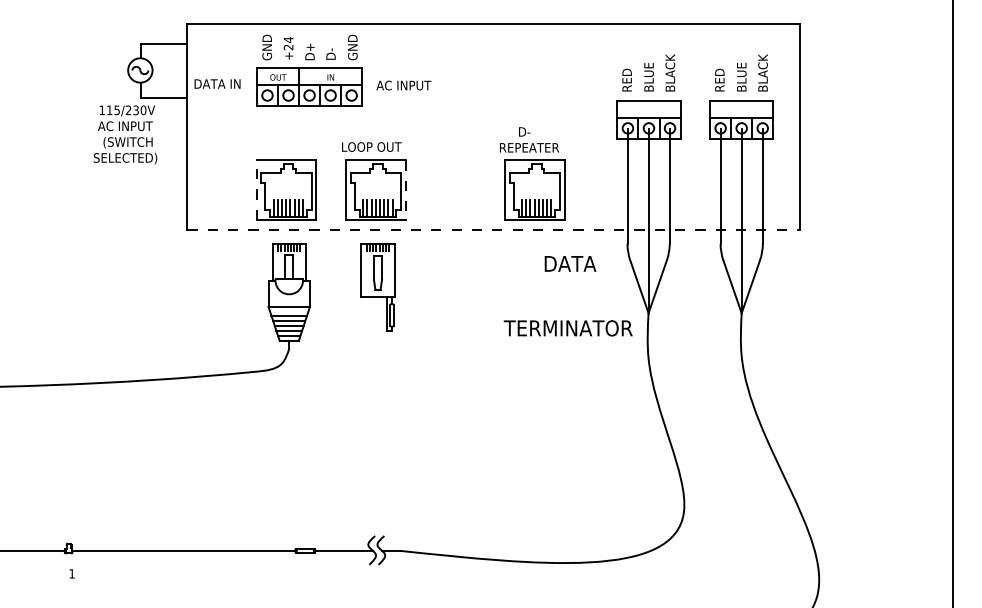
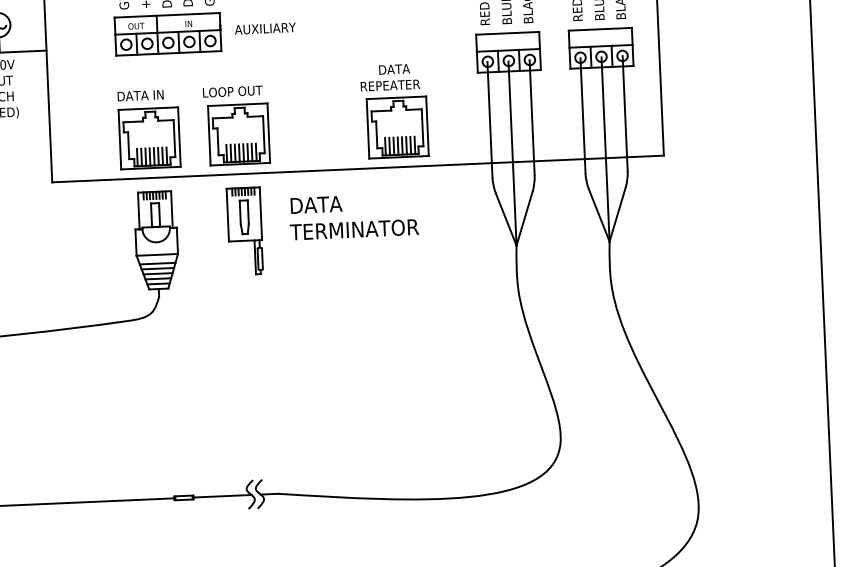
text: (217, 83) -> (140, 95), moved
text: (411, 85) -> (269, 28), AC INPUT -> AUXILIARY
text: (538, 131) -> (398, 68), D- -> DATA
line: (256, 190) -> (119, 140), dashed -> solid
line: (405, 190) -> (268, 133), dashed -> solid
line: (494, 229) -> (358, 168), dashed -> solid
text: (570, 263) -> (316, 204), moved
text: (567, 328) -> (353, 229), moved

